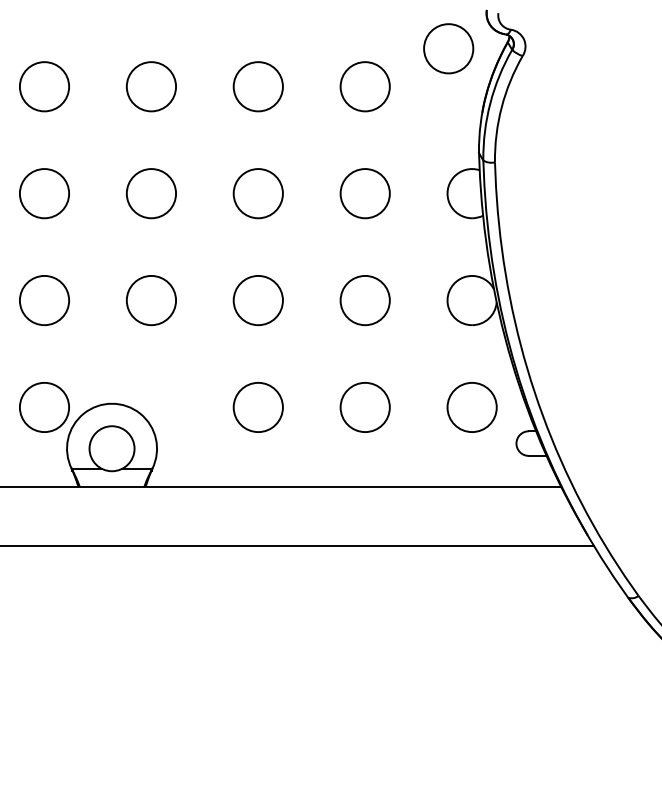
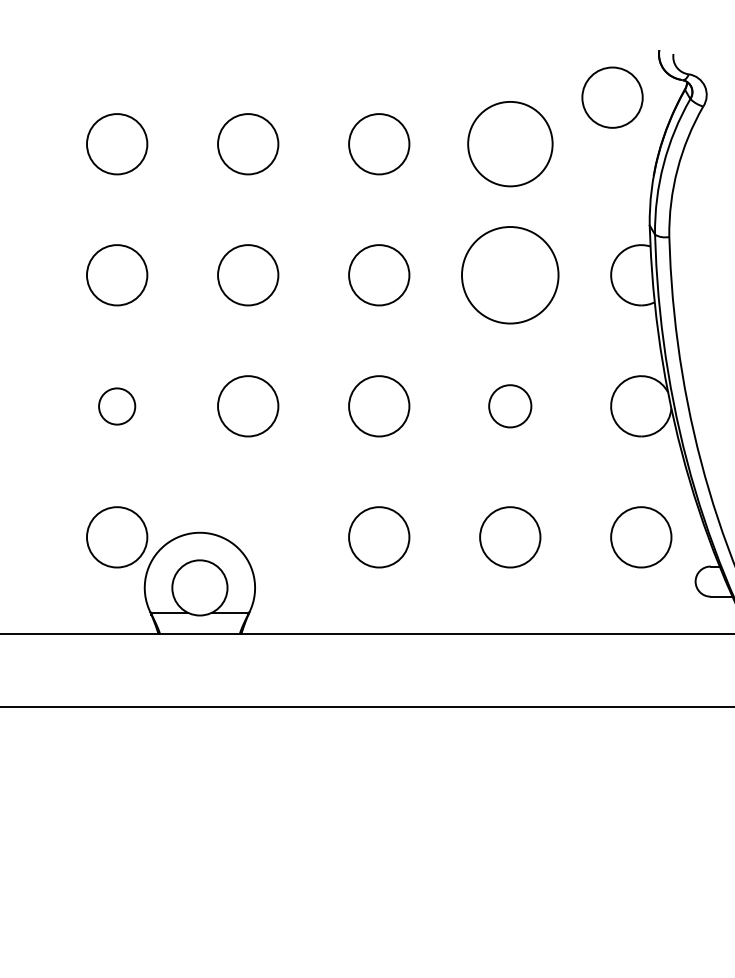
circle: (364, 86) -> (509, 143), size x1.4
circle: (364, 193) -> (509, 275), size x1.6
circle: (44, 300) -> (117, 406), size x0.6
circle: (364, 300) -> (509, 406), size x0.7

